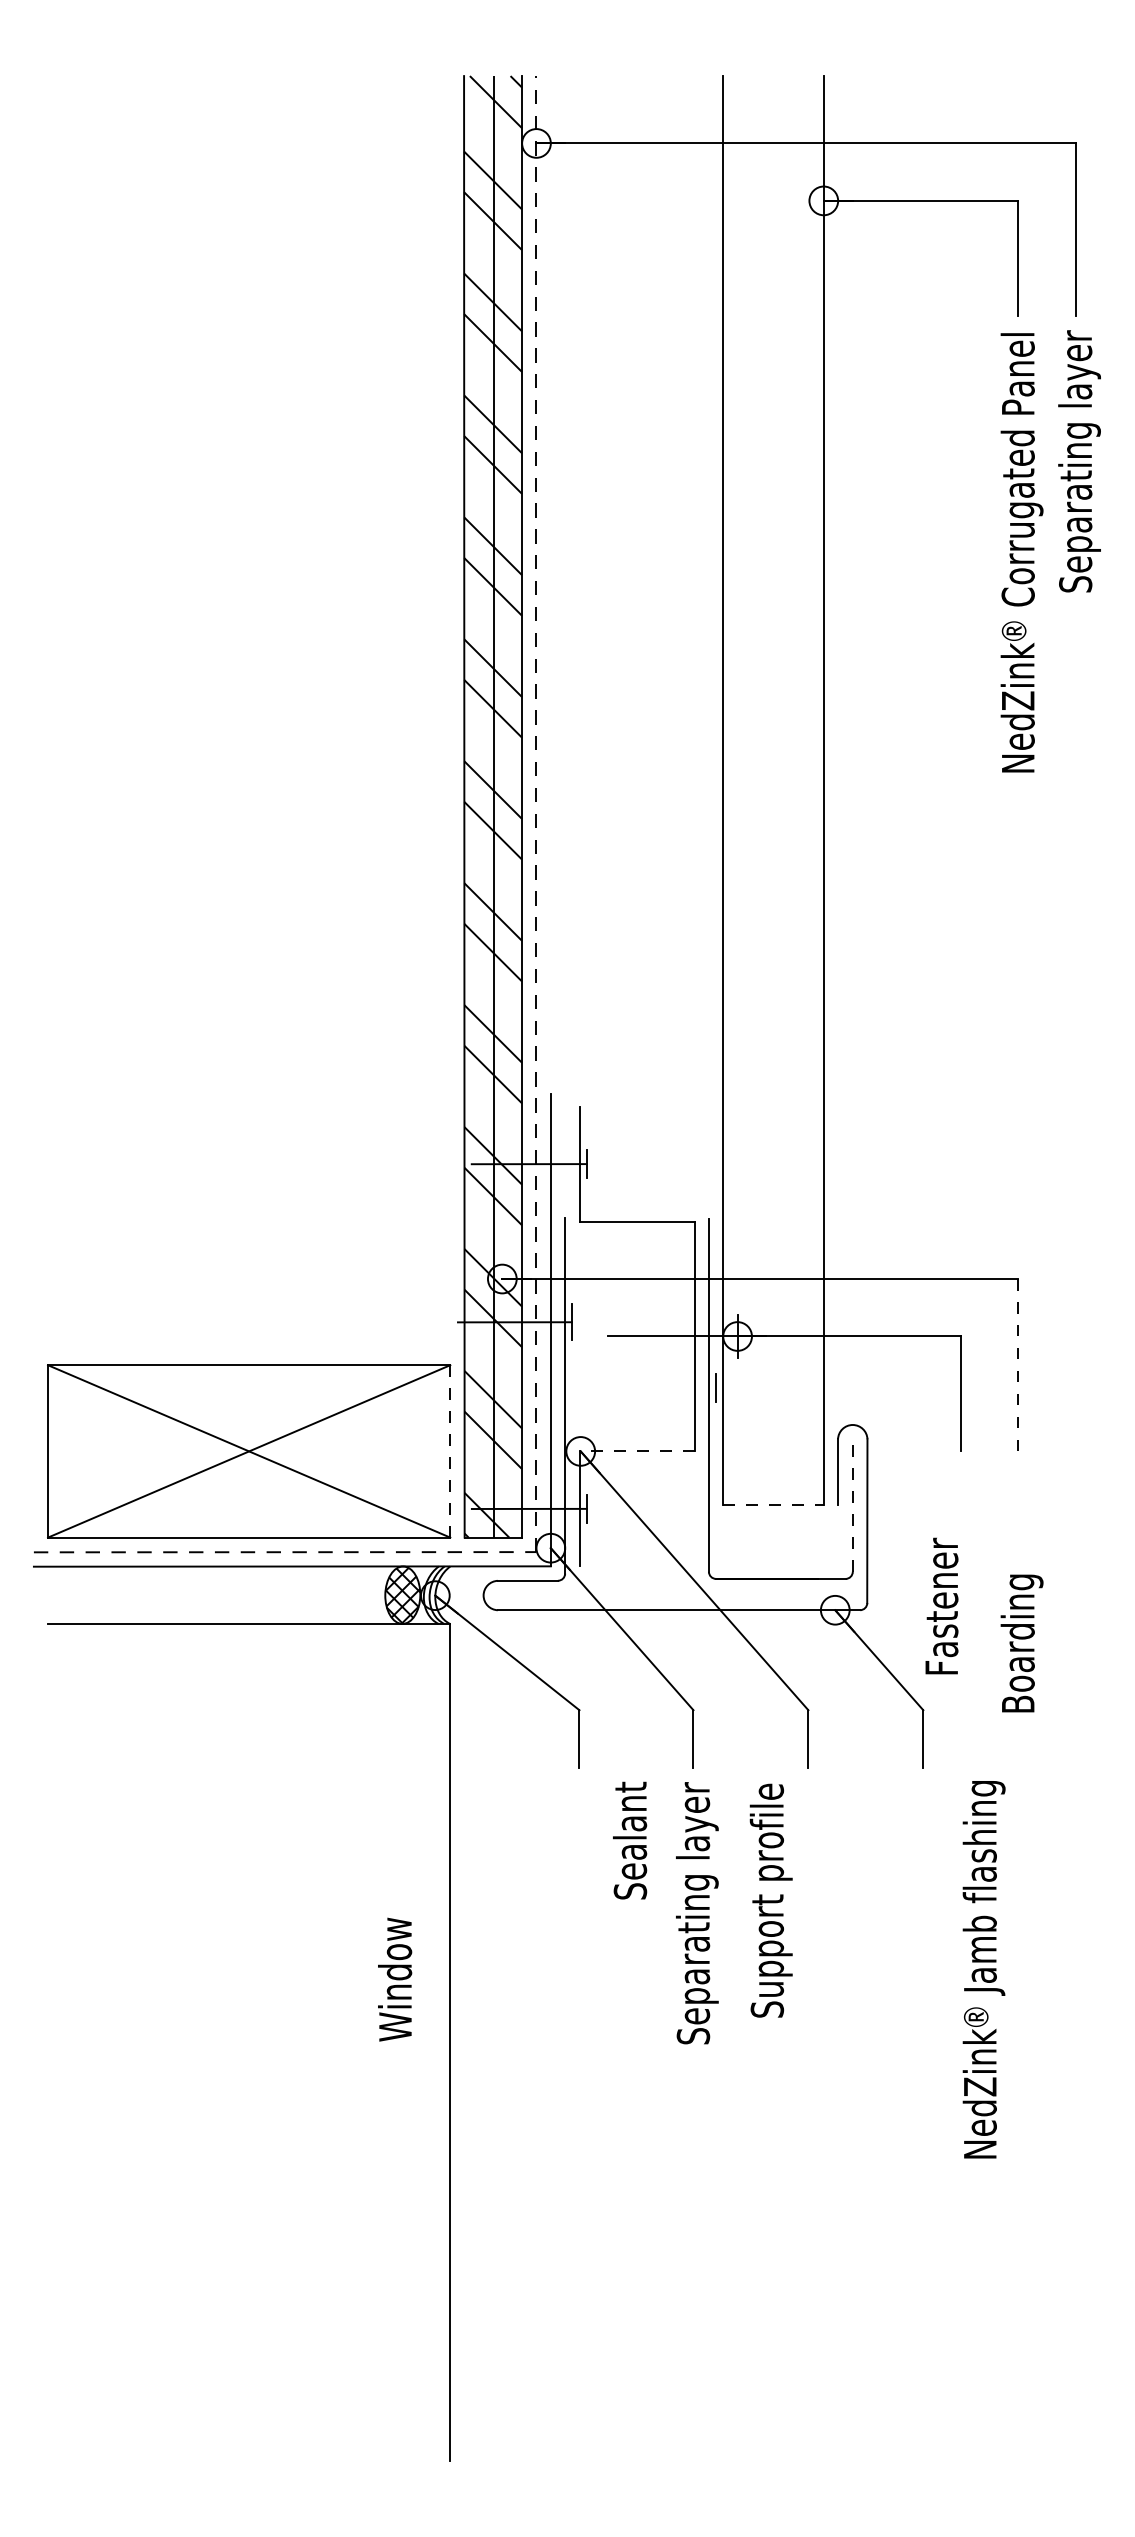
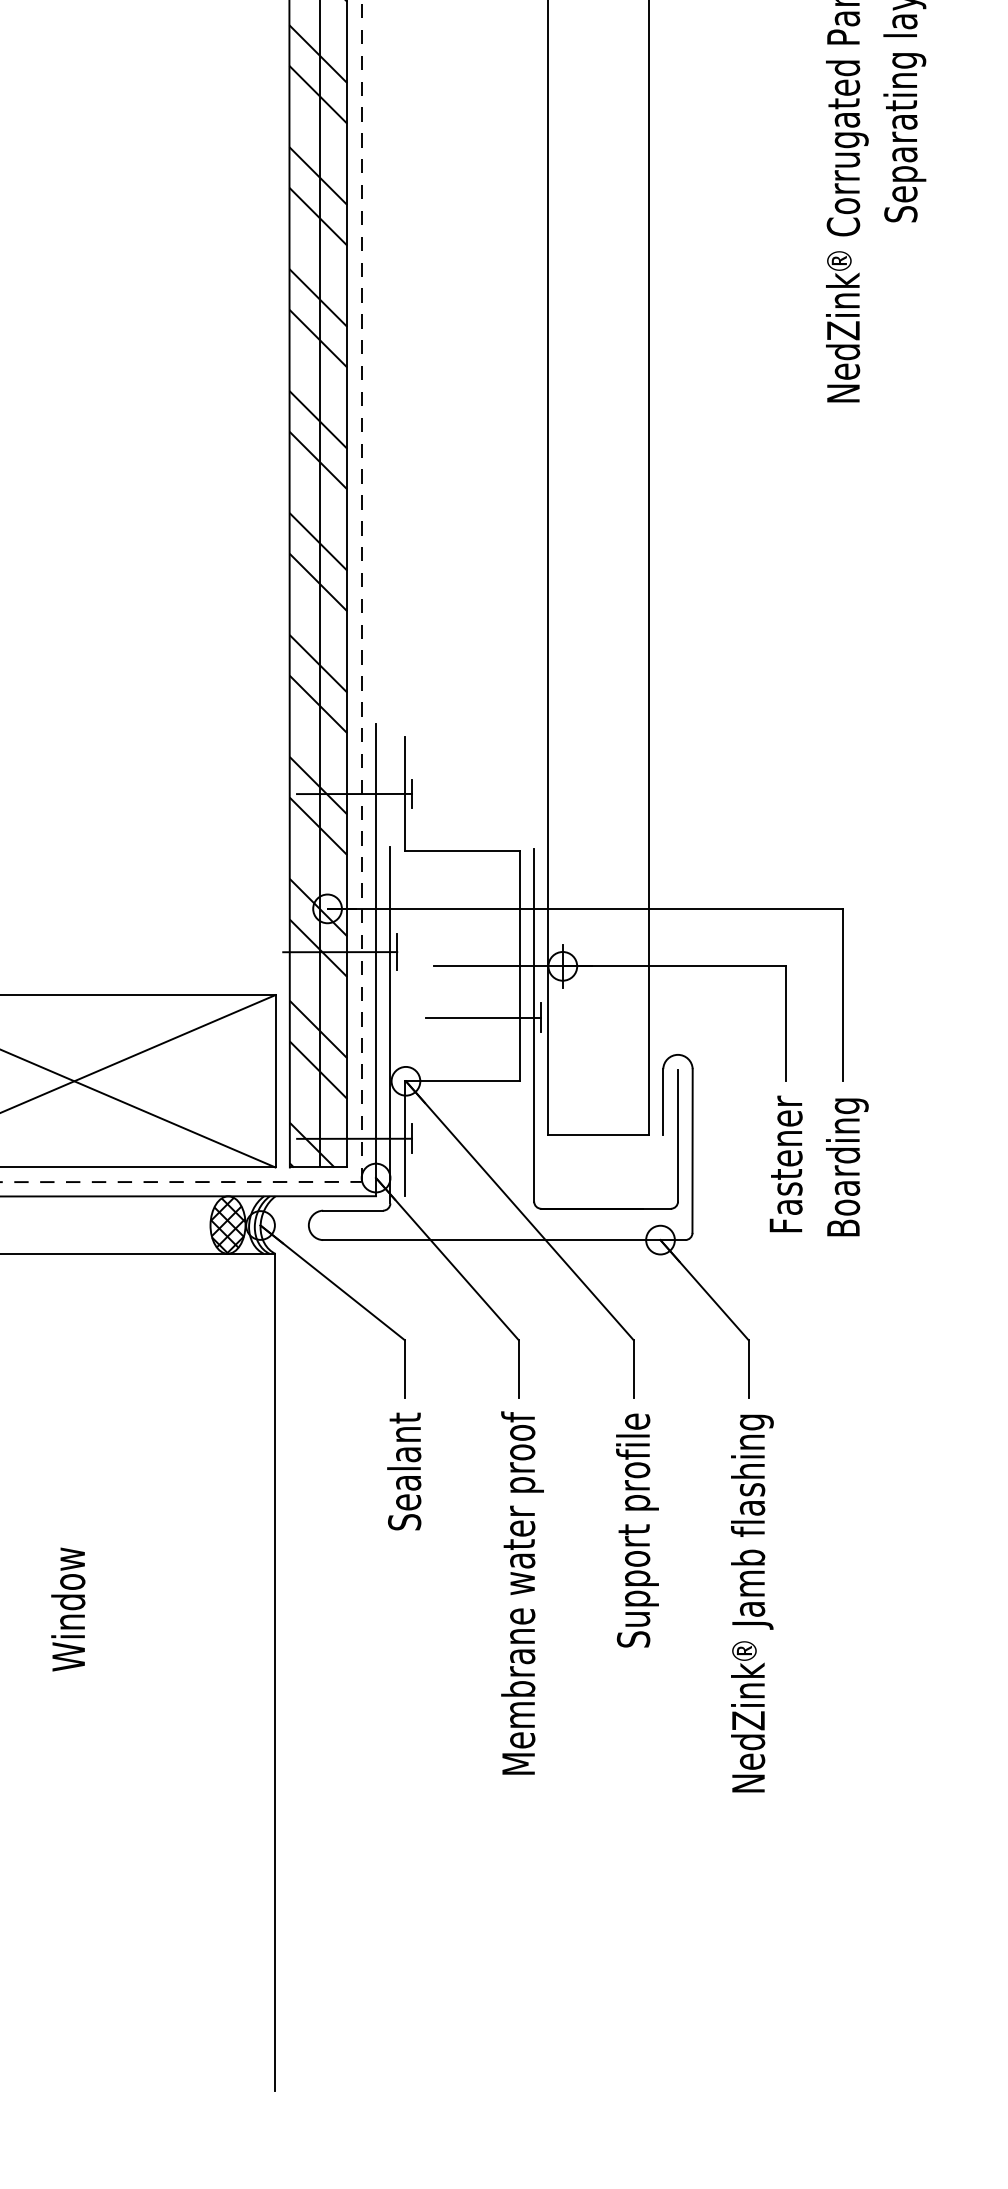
line: (1018, 1365) -> (843, 995), dashed -> solid
line: (658, 1387) -> (483, 1017), added
line: (450, 1450) -> (275, 1080), dashed -> solid
line: (636, 1451) -> (461, 1081), dashed -> solid
line: (774, 1505) -> (599, 1135), dashed -> solid
line: (852, 1505) -> (677, 1135), dashed -> solid
text: (941, 1605) -> (785, 1163), moved
text: (1021, 1643) -> (846, 1167), moved
text: (630, 1840) -> (404, 1471), moved
text: (770, 1900) -> (636, 1530), moved
text: (697, 1962) -> (522, 1592), Separating layer -> Membrane water proof
text: (983, 1969) -> (751, 1603), moved
text: (395, 1979) -> (68, 1609), moved

